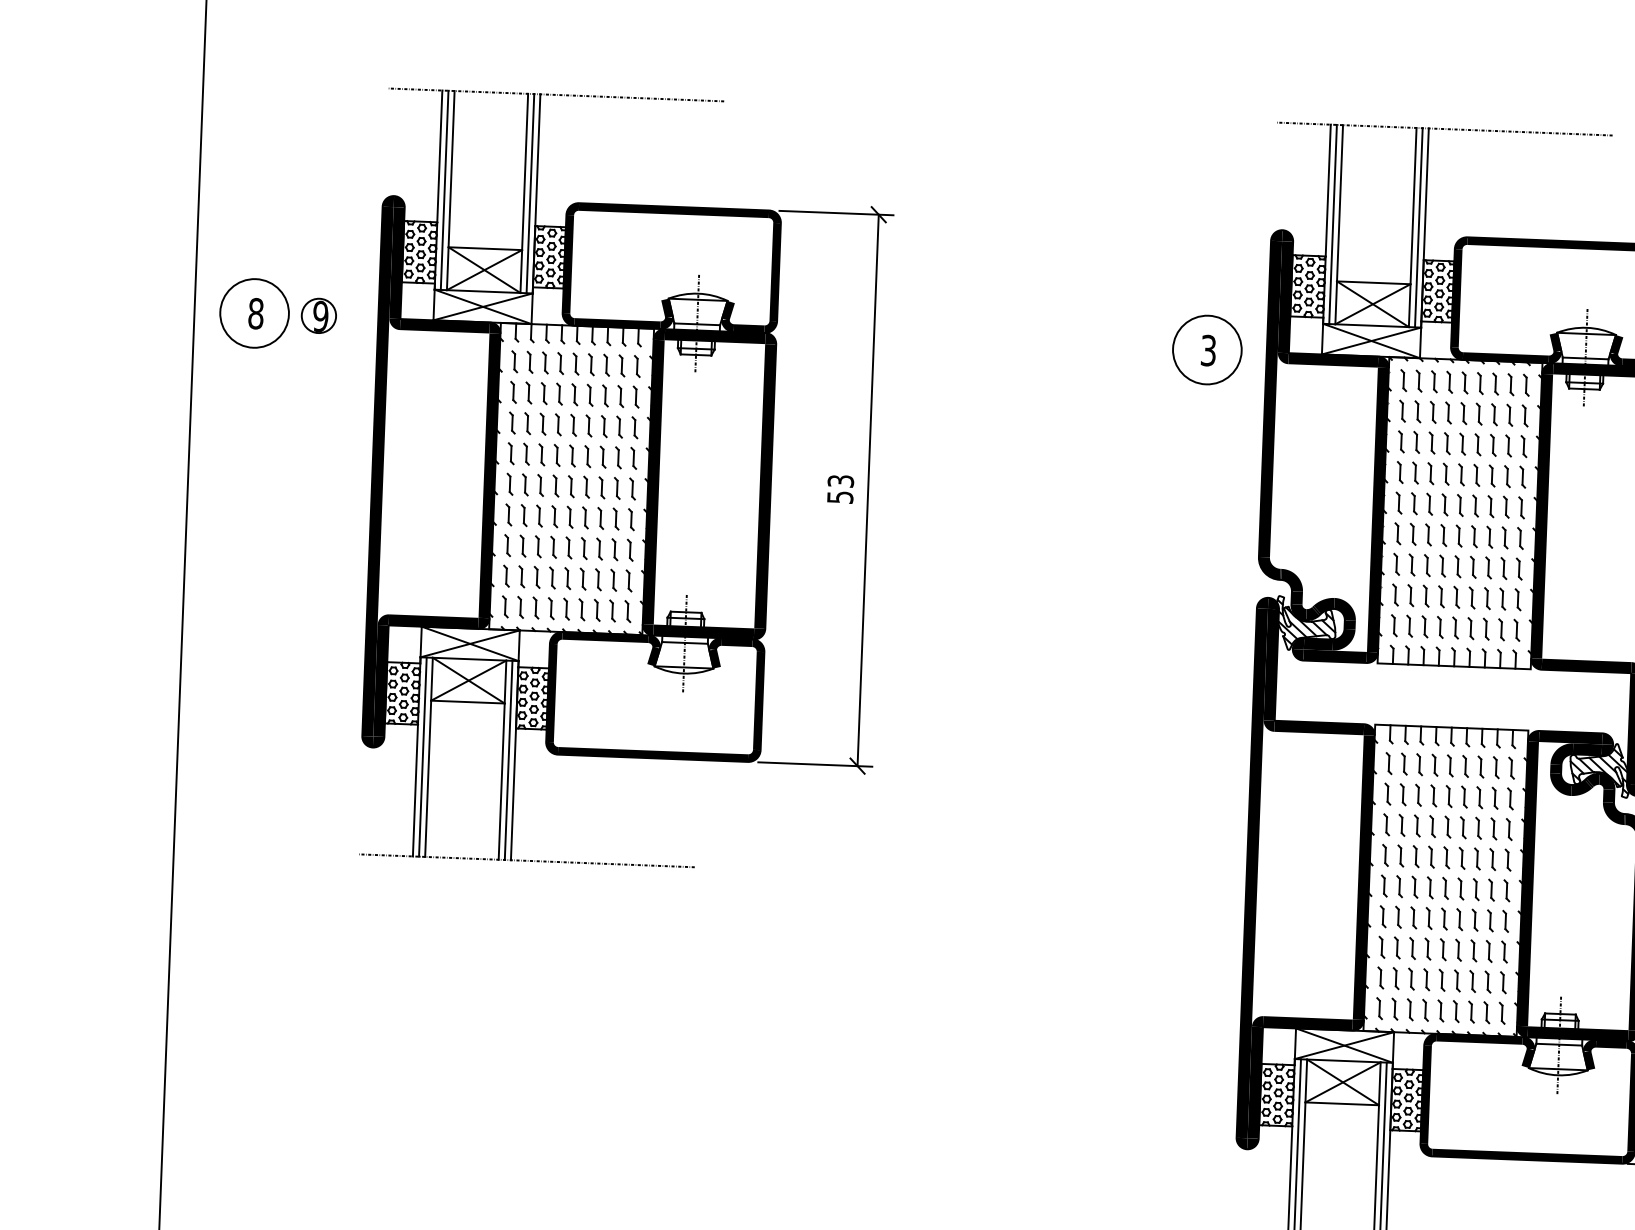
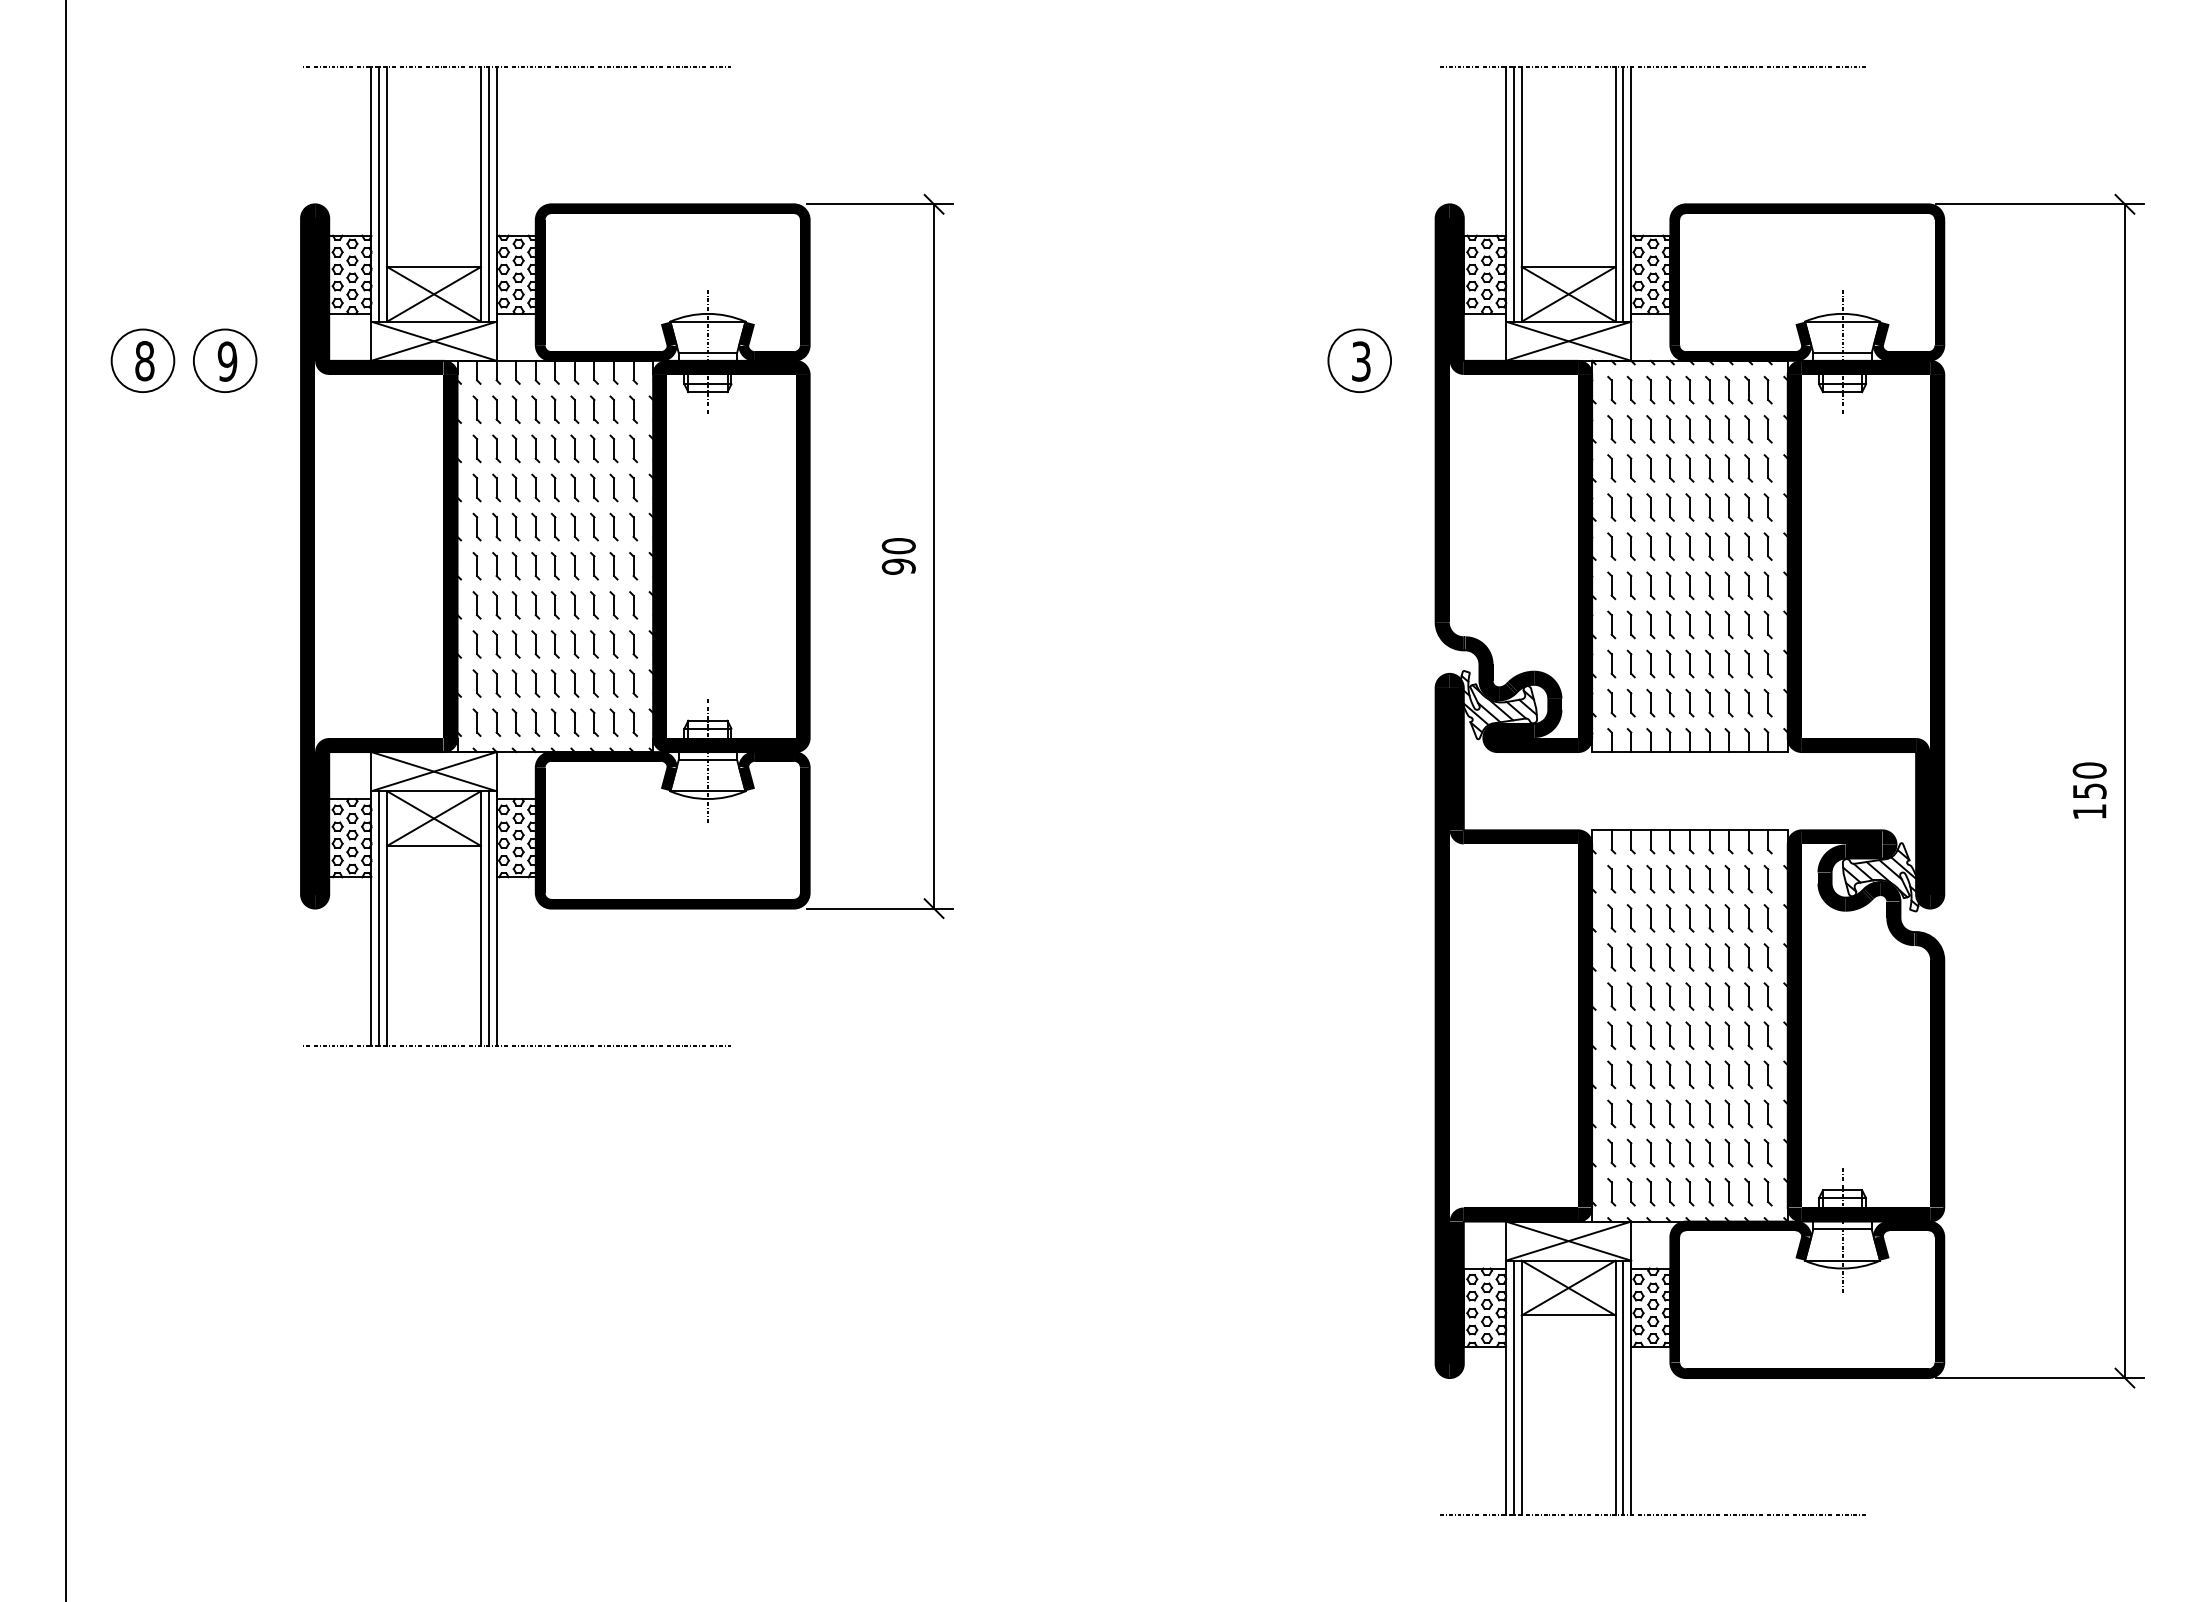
circle: (254, 313) -> (142, 360), size x0.71
circle: (318, 315) -> (224, 360), size x1.43
circle: (1207, 349) -> (1359, 360), size x0.71
text: (840, 489) -> (898, 556), 53 -> 90

